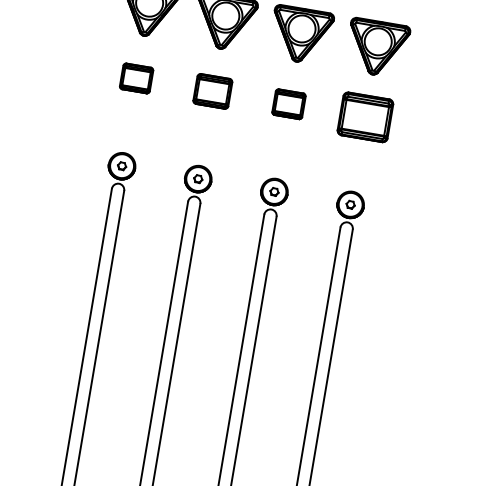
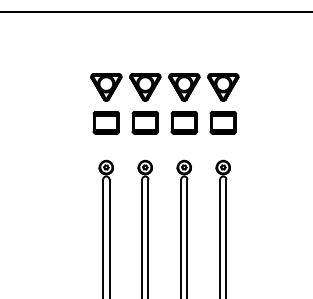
part: (135, 77) -> (105, 122), size x1.67
part: (211, 90) -> (144, 122), size x1.43
part: (287, 103) -> (183, 122), size x1.67

